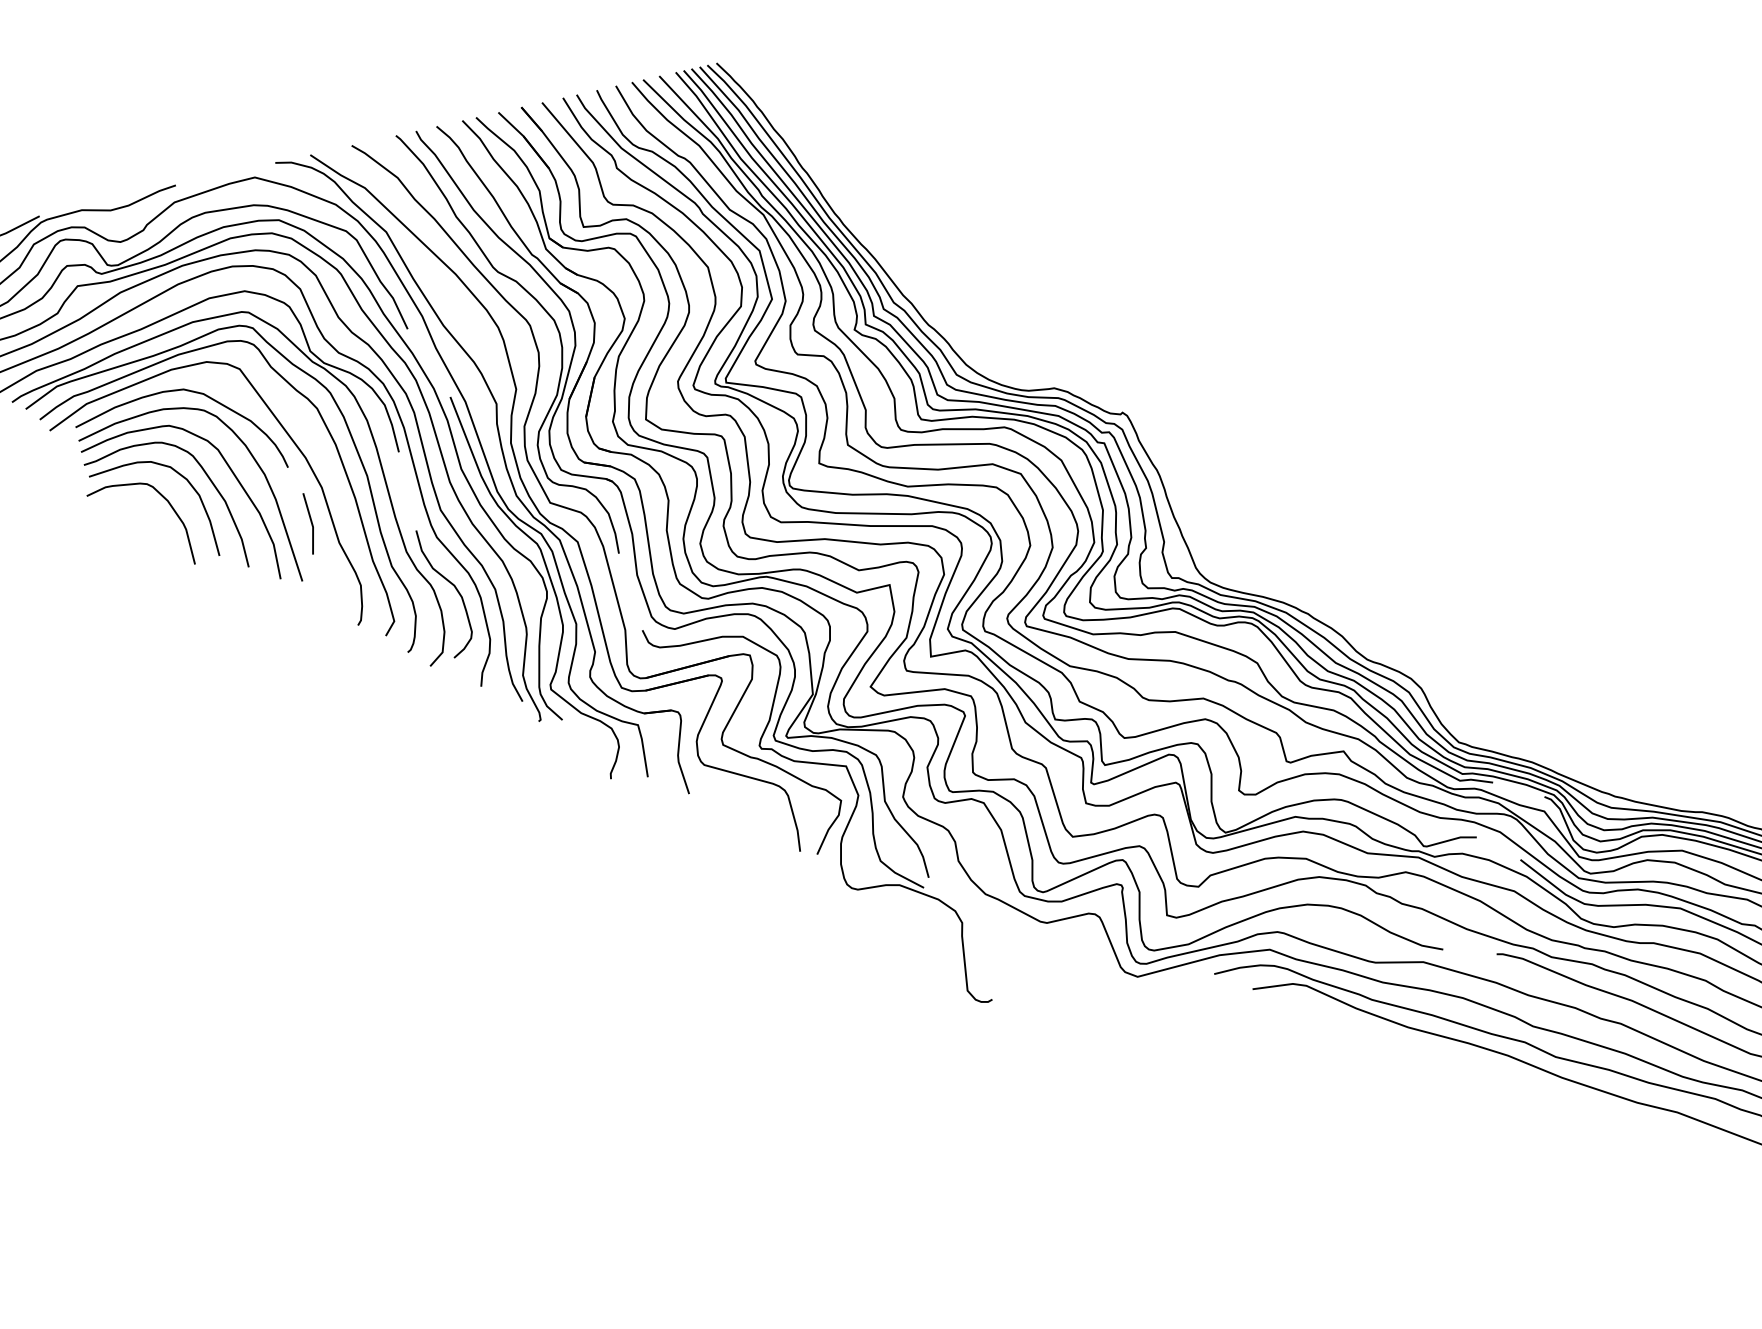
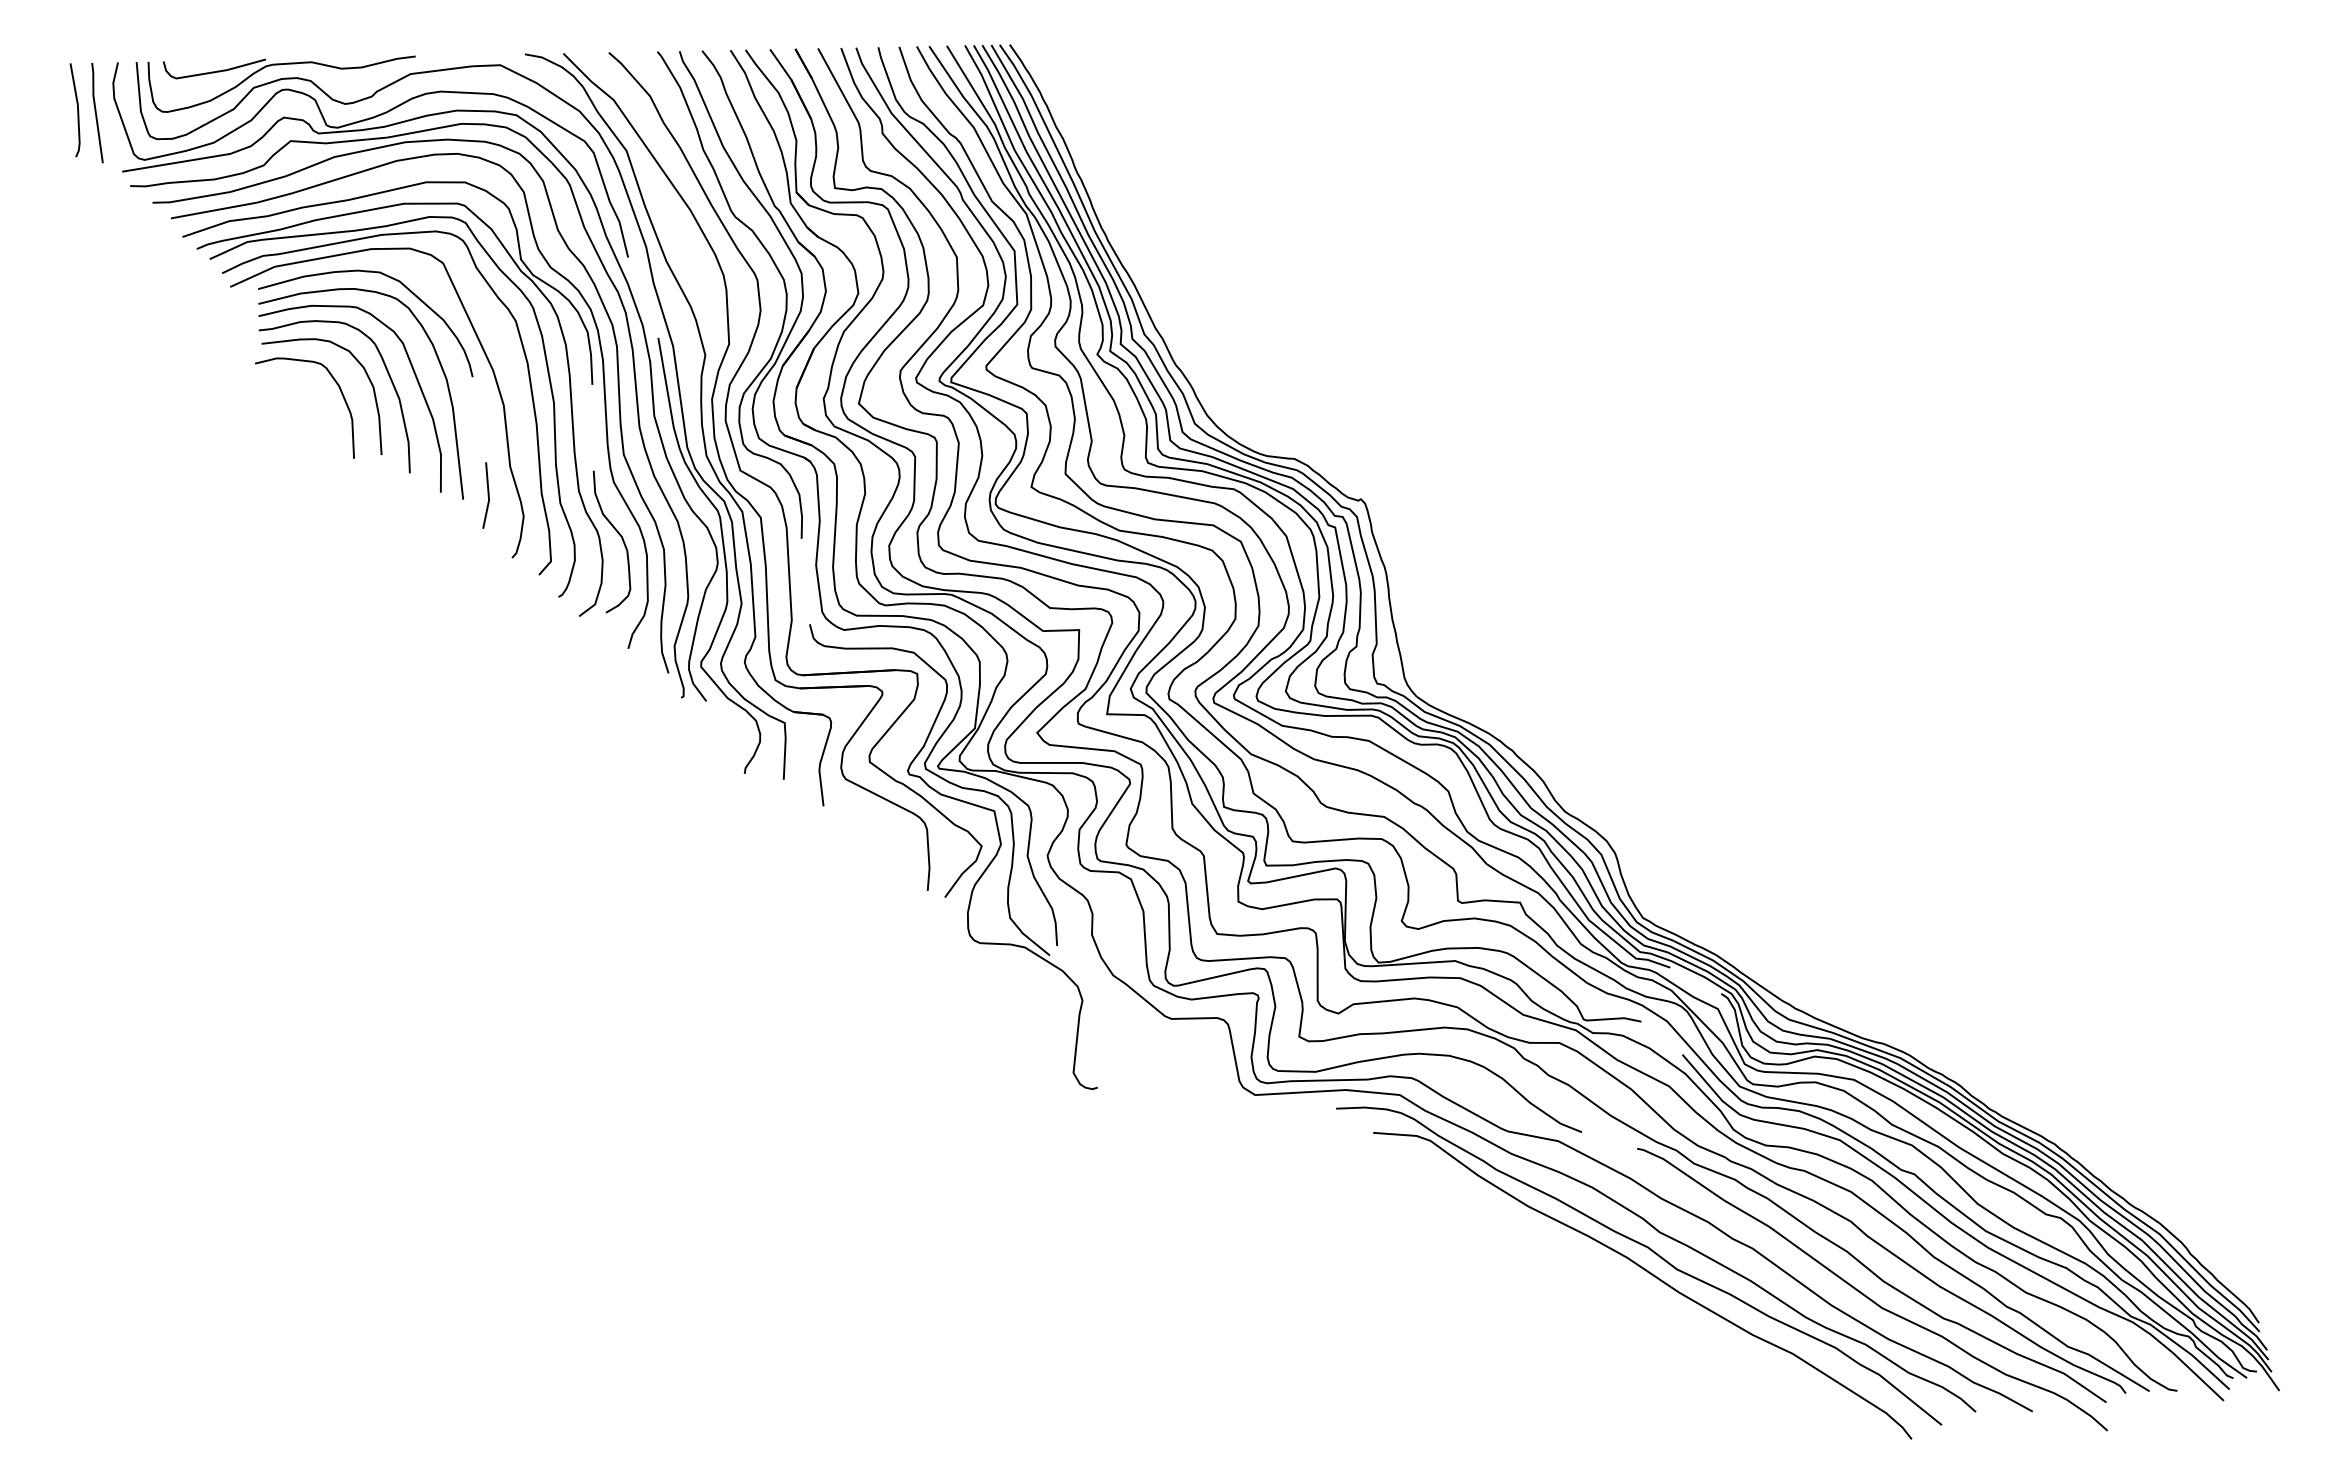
line: (310, 523) -> (487, 495), moved

